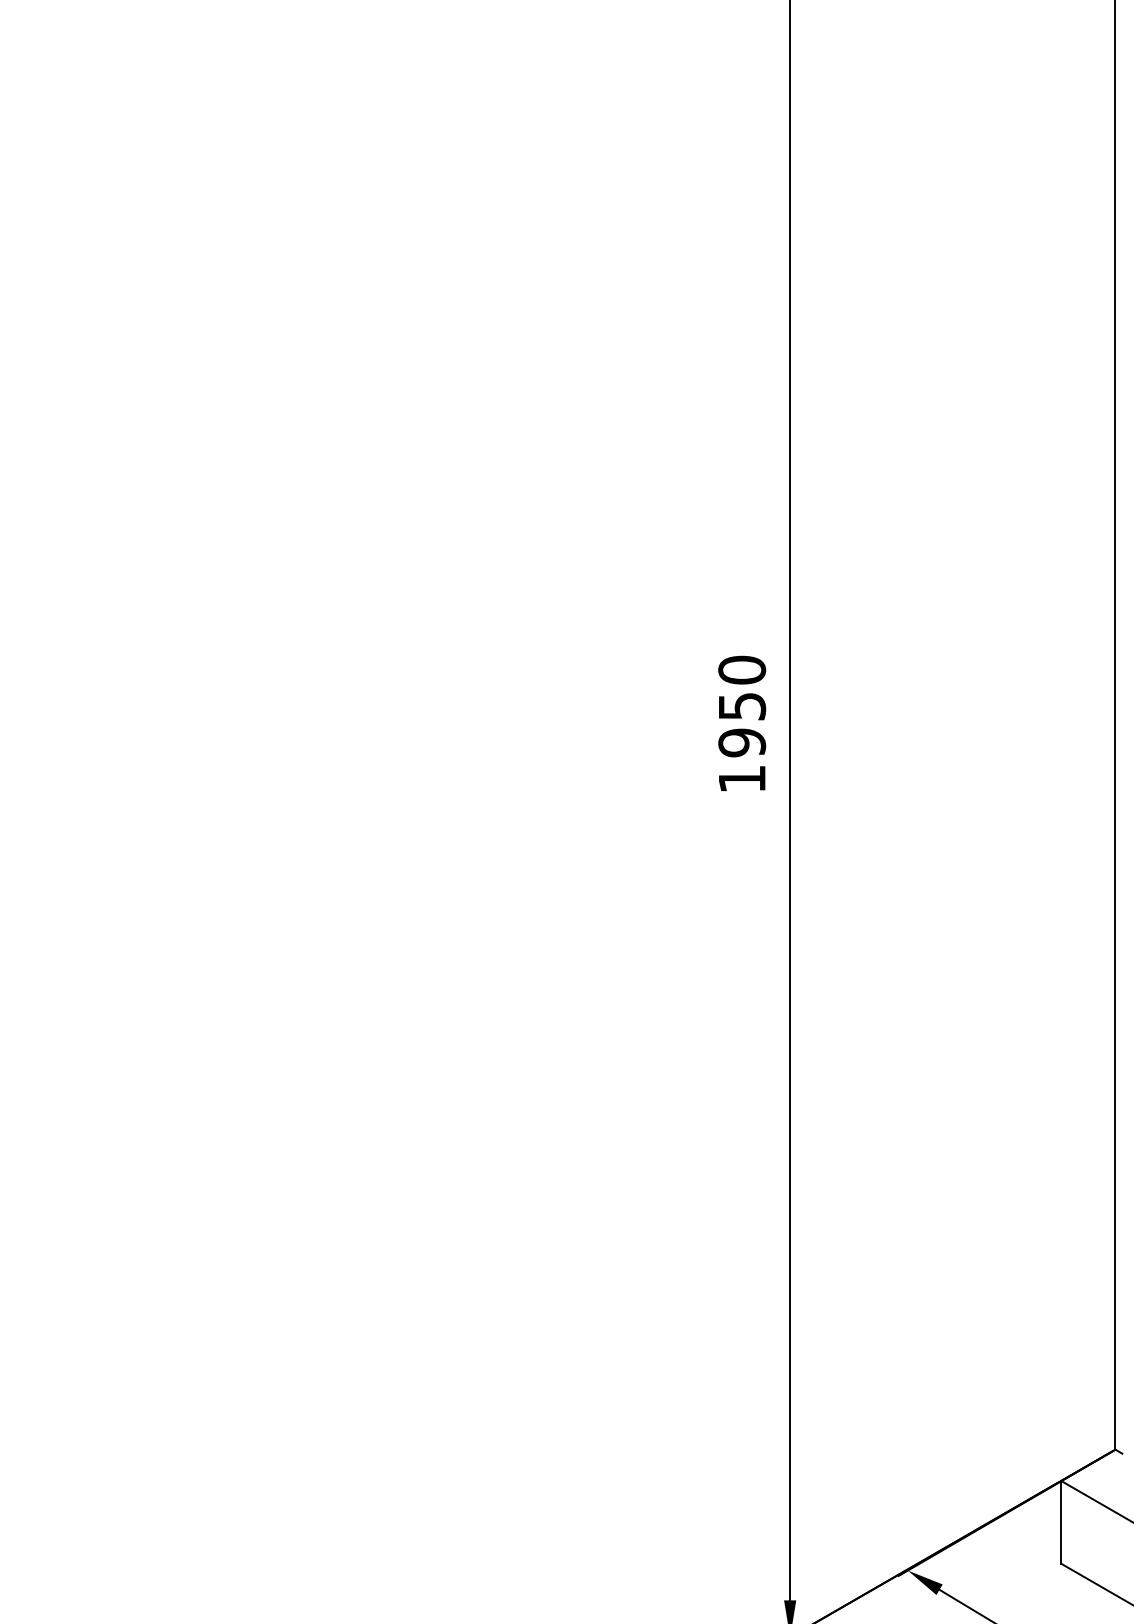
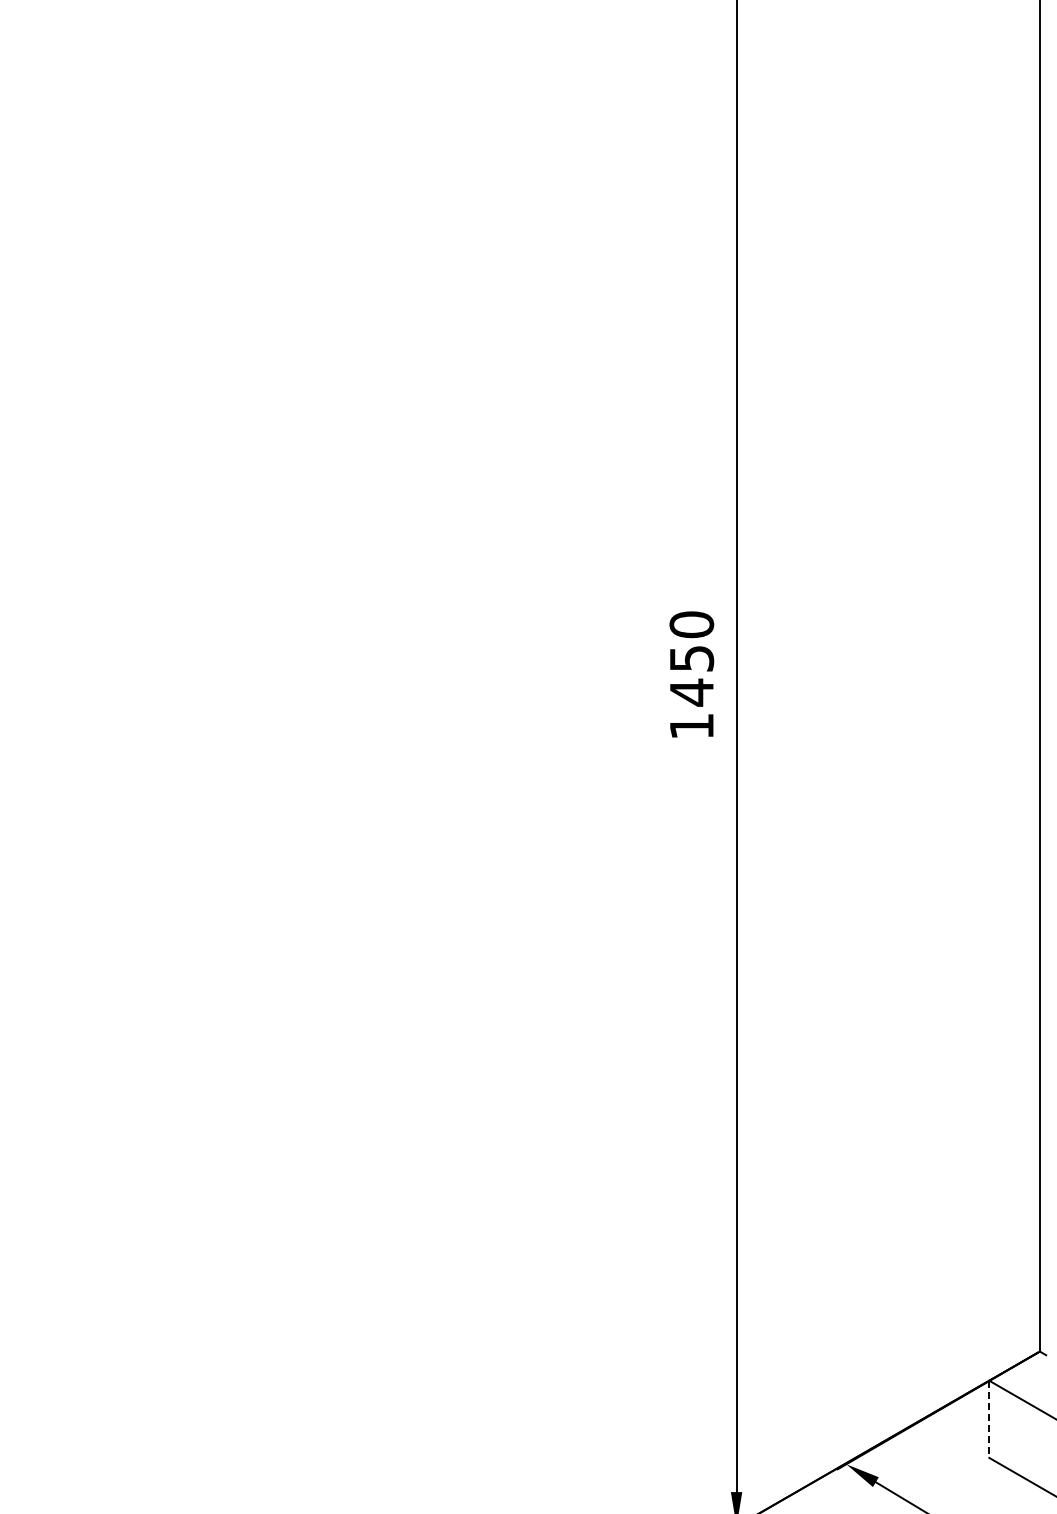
text: (741, 742) -> (691, 692), 1950 -> 1450
line: (1061, 1522) -> (989, 1419), solid -> dashed

